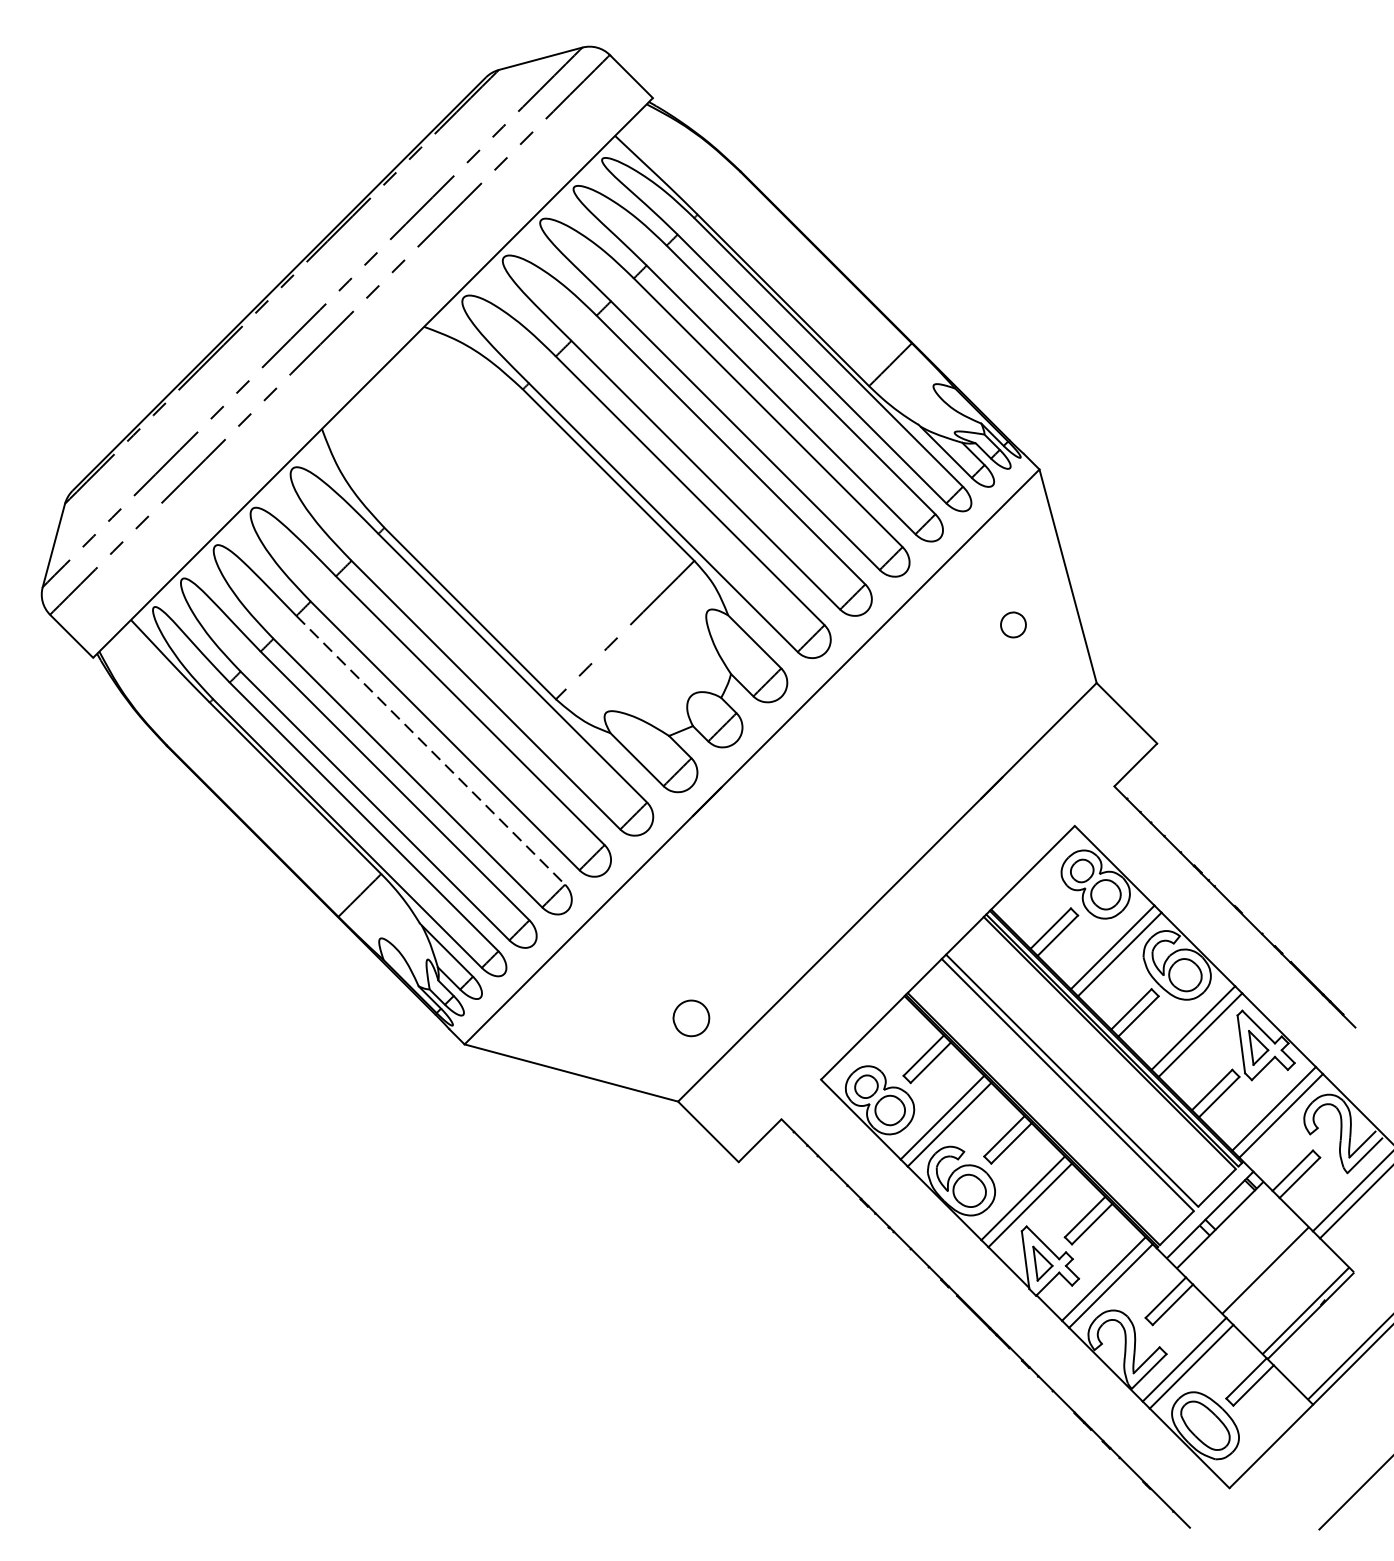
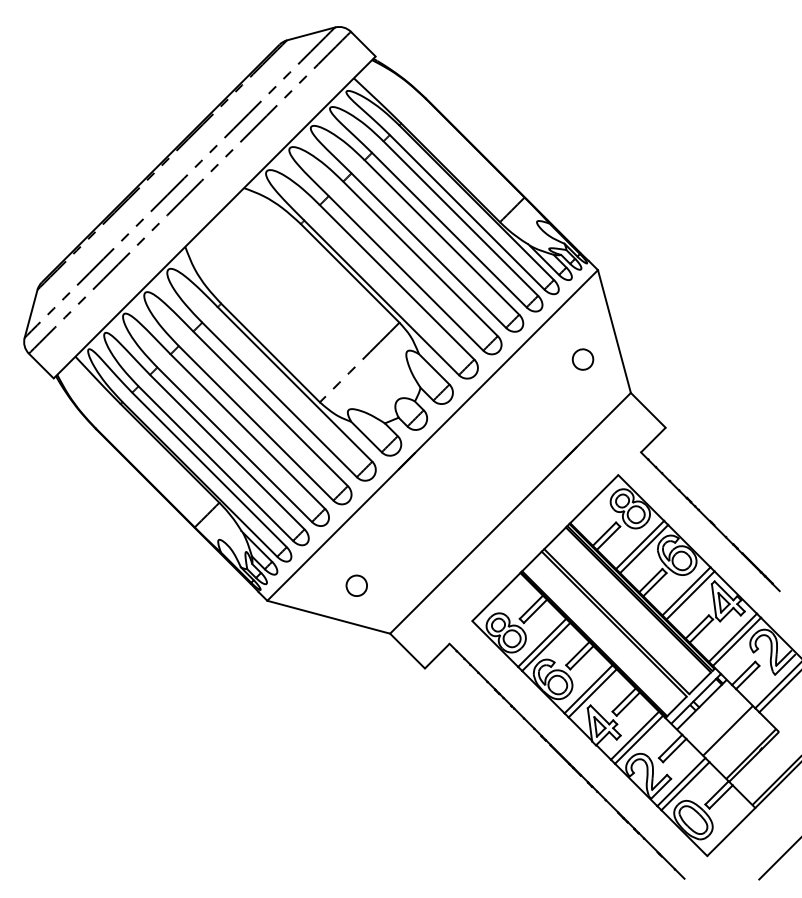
part: (1012, 624) -> (582, 359), size x1.43
line: (431, 750) -> (248, 431), dashed -> solid
part: (690, 1017) -> (356, 585), moved

